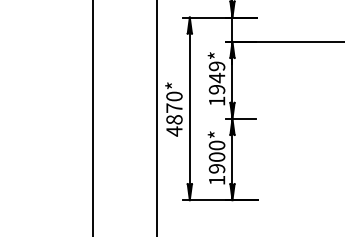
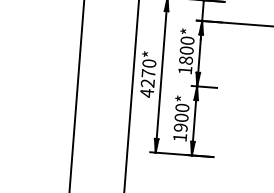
text: (216, 77) -> (186, 50), 1949* -> 1800*
text: (174, 119) -> (147, 83), 4870* -> 4270*

